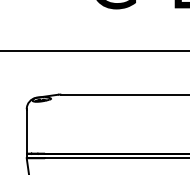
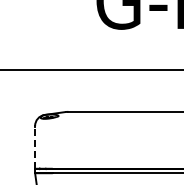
line: (27, 131) -> (35, 147), solid -> dashed

